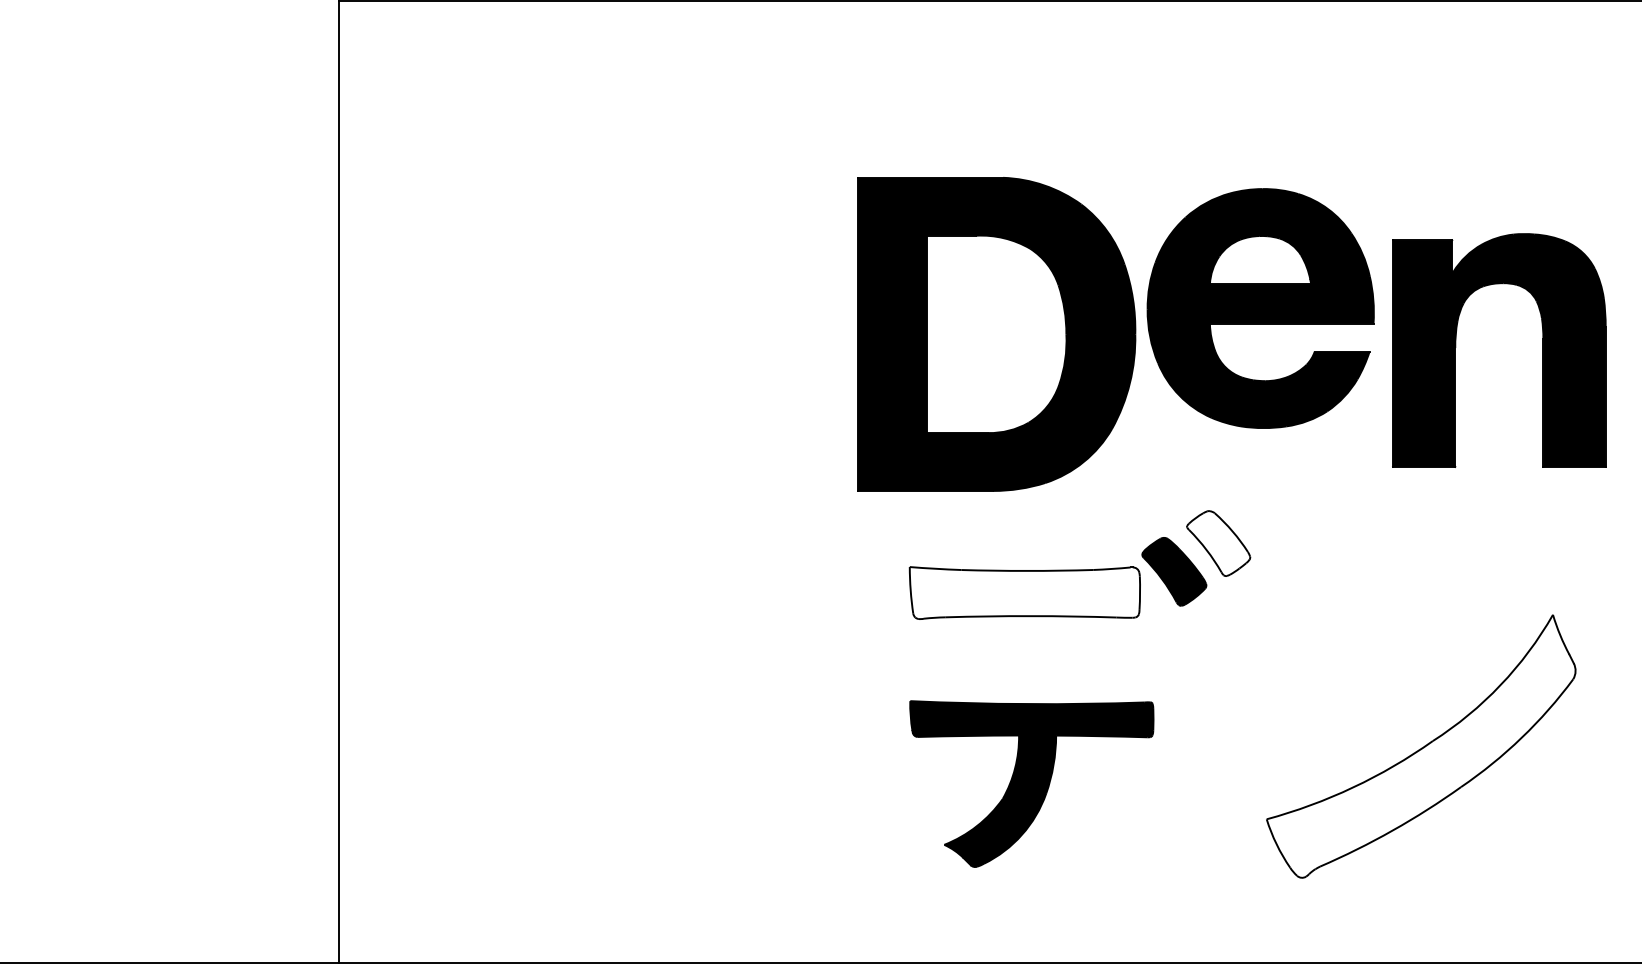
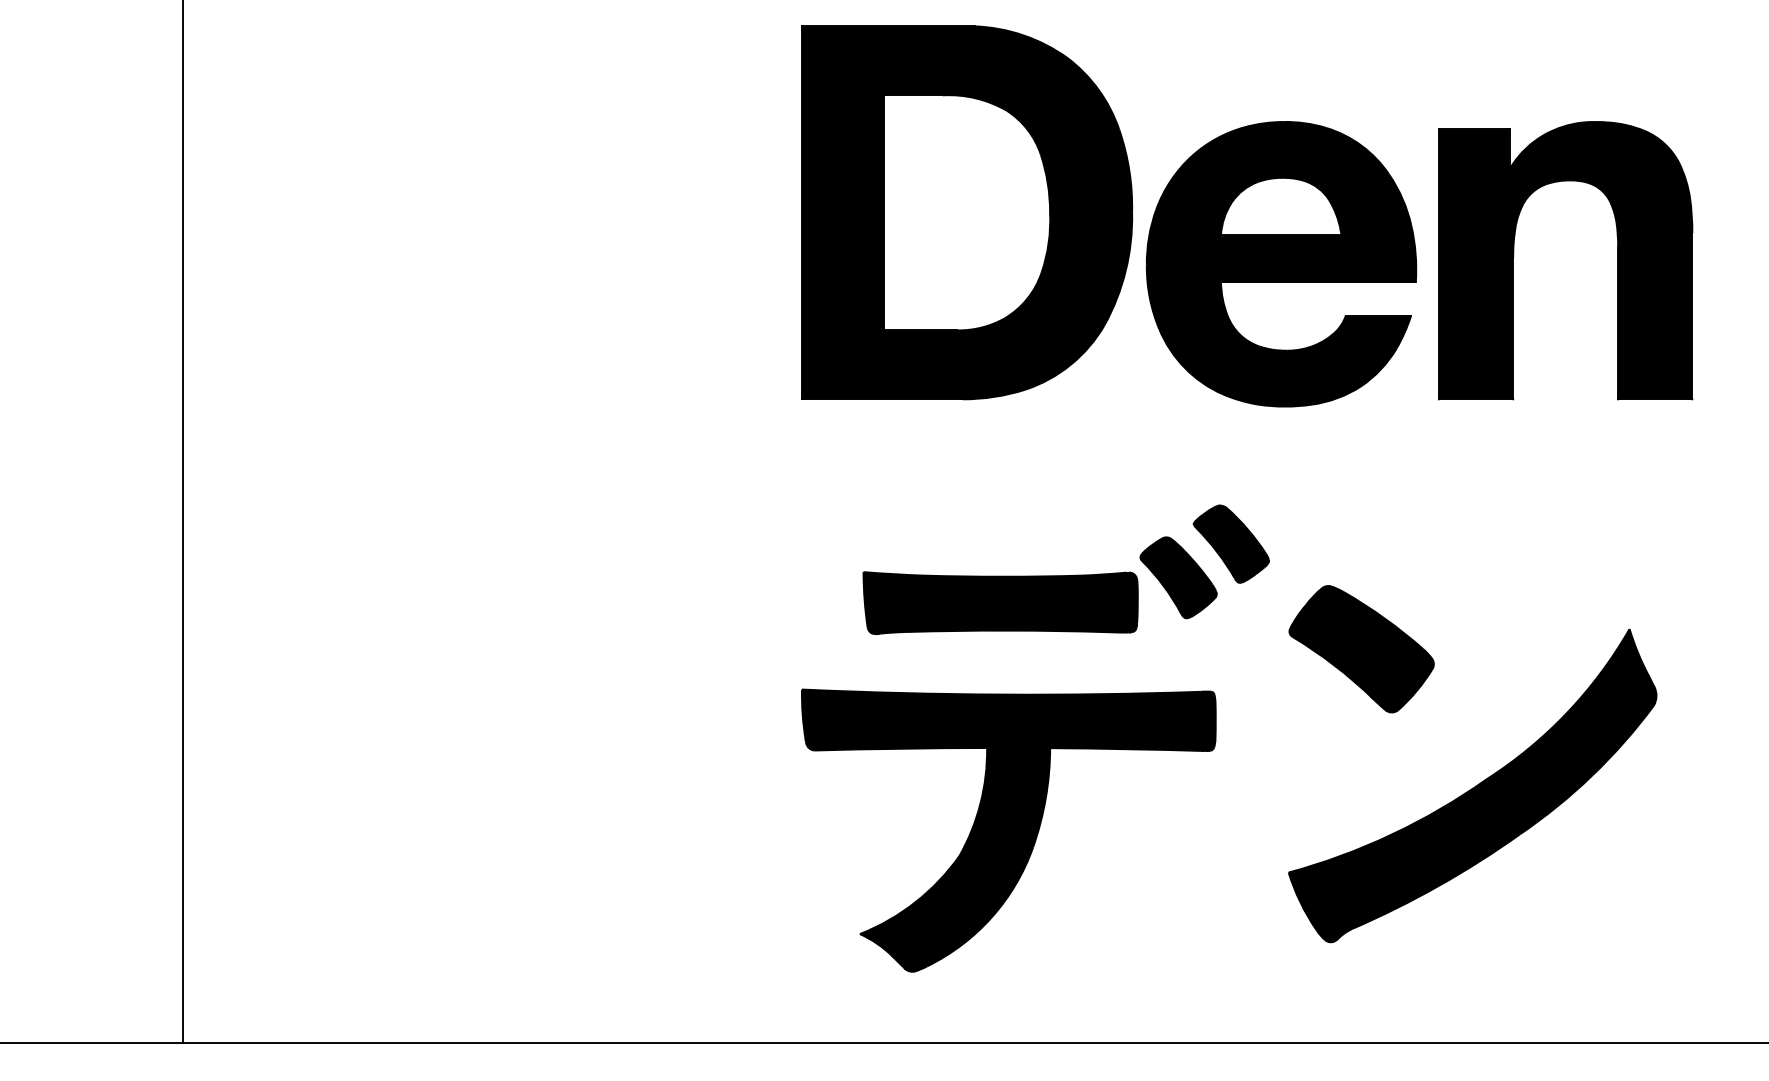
part: (996, 334) -> (966, 212), moved
part: (1542, 350) -> (1617, 260), moved
fill: (1218, 543) -> (1231, 544), added
fill: (1024, 593) -> (1000, 603), added
part: (1327, 631) -> (1361, 648), added
fill: (1420, 745) -> (1471, 784), added
part: (1031, 783) -> (1008, 829), size x1.43

